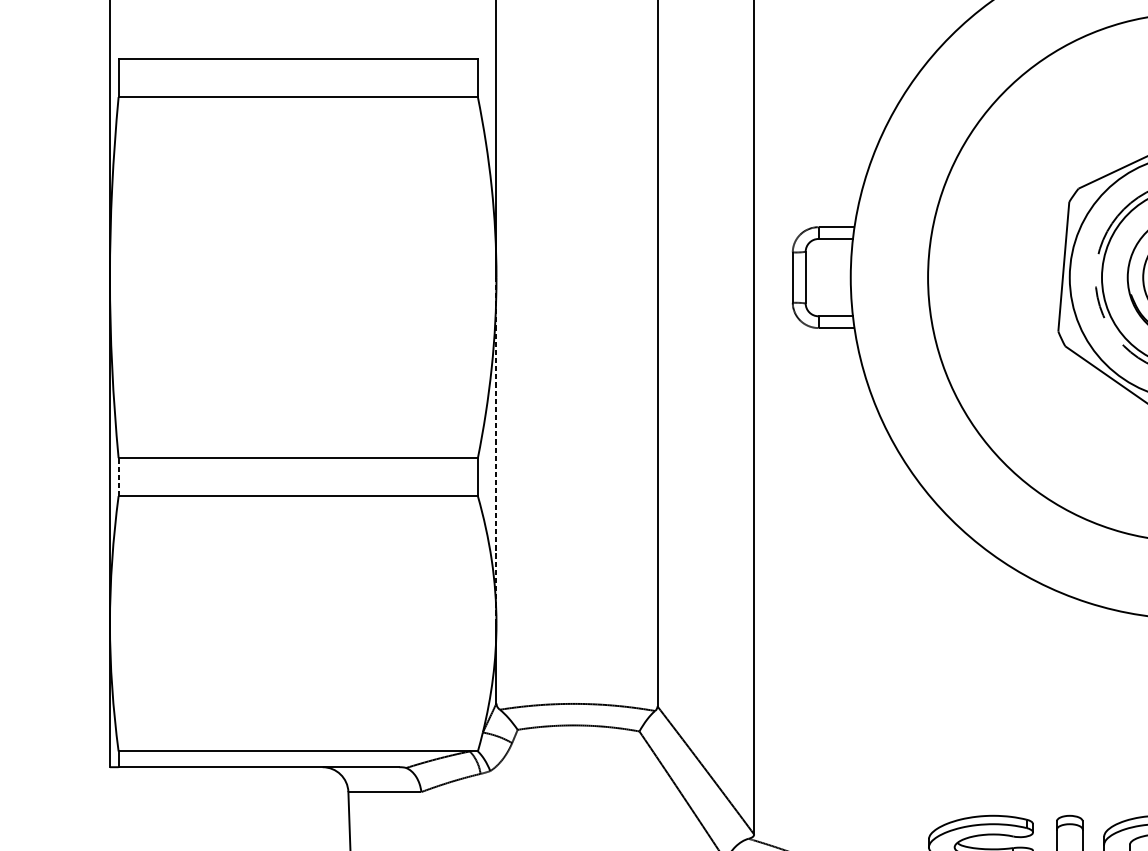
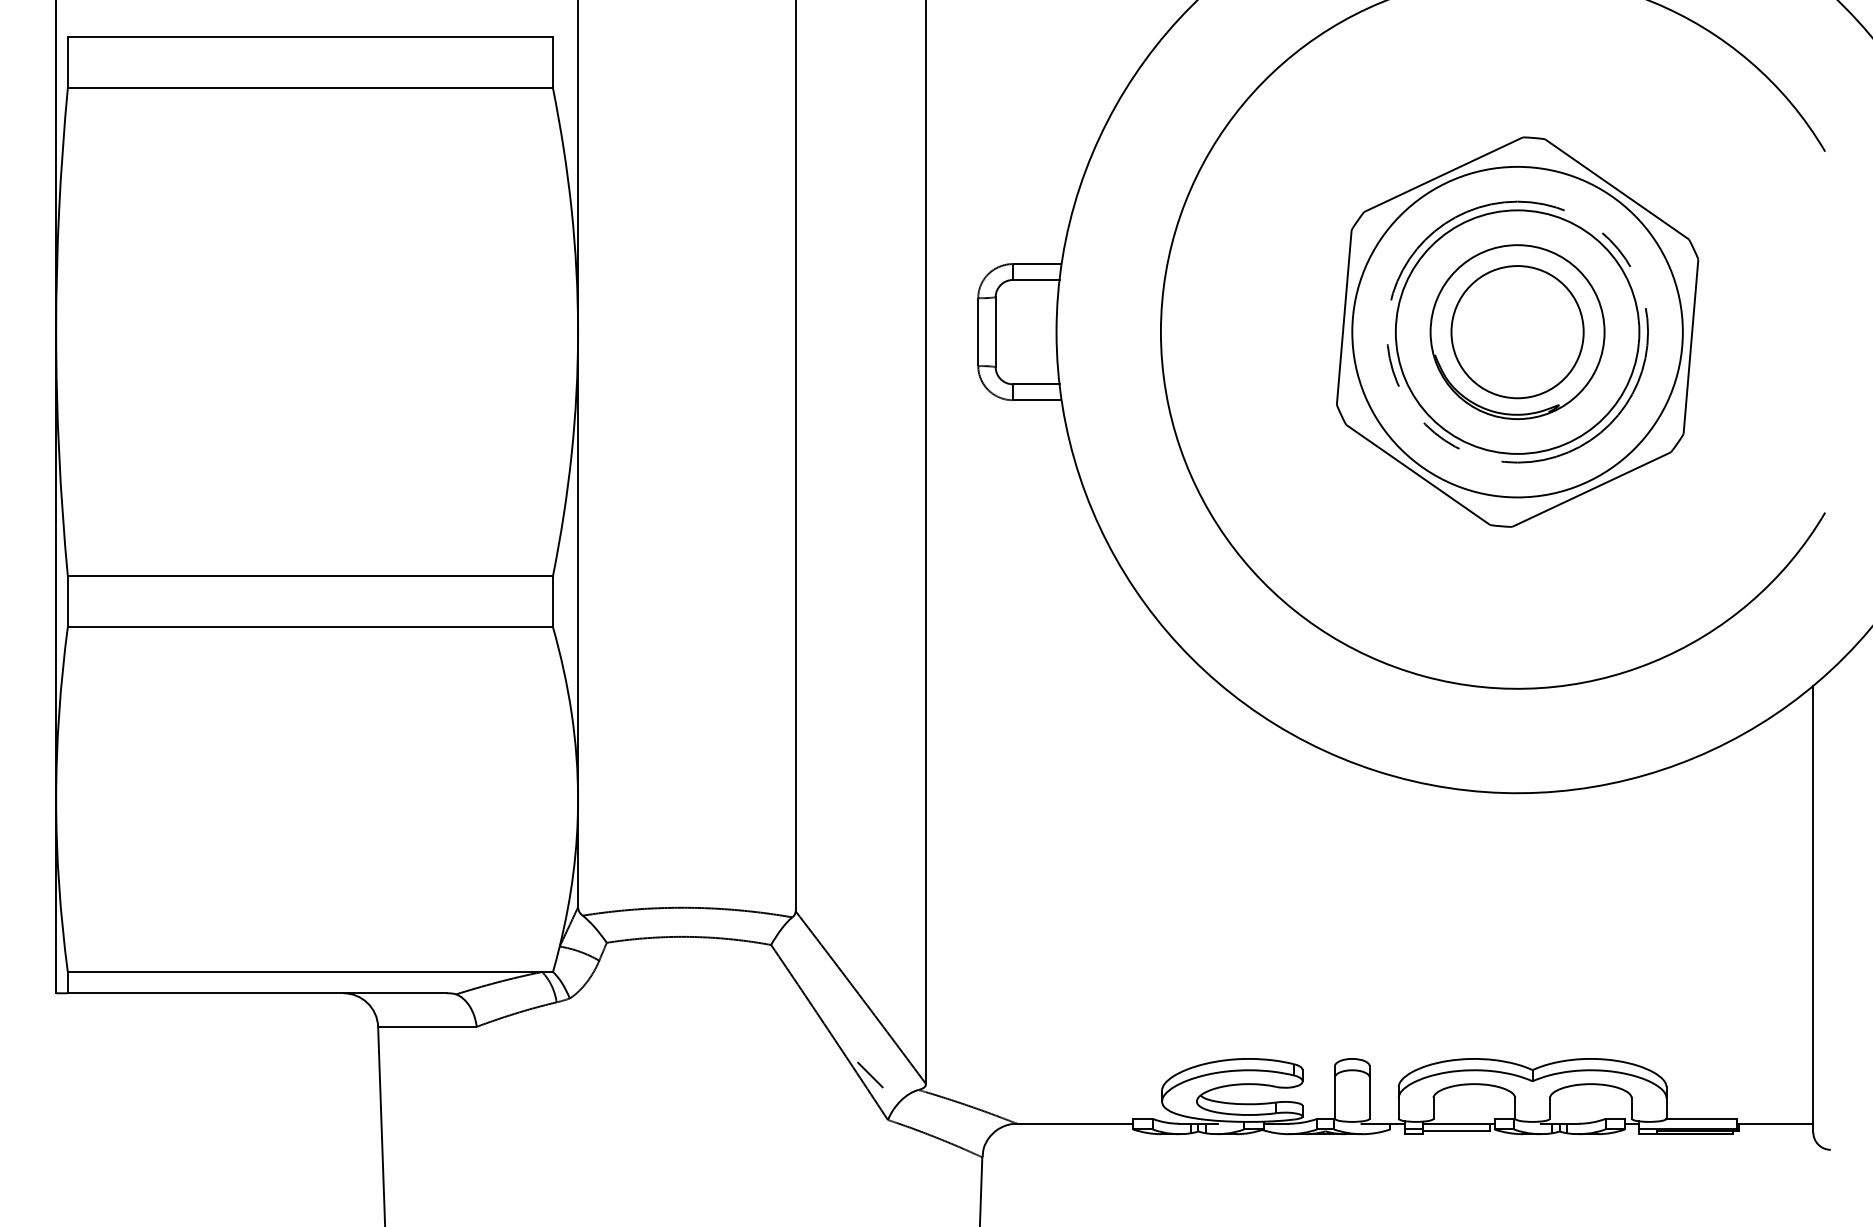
line: (496, 450) -> (578, 565), dashed -> solid
line: (118, 477) -> (67, 601), dashed -> solid
line: (712, 827) -> (870, 1074), added

